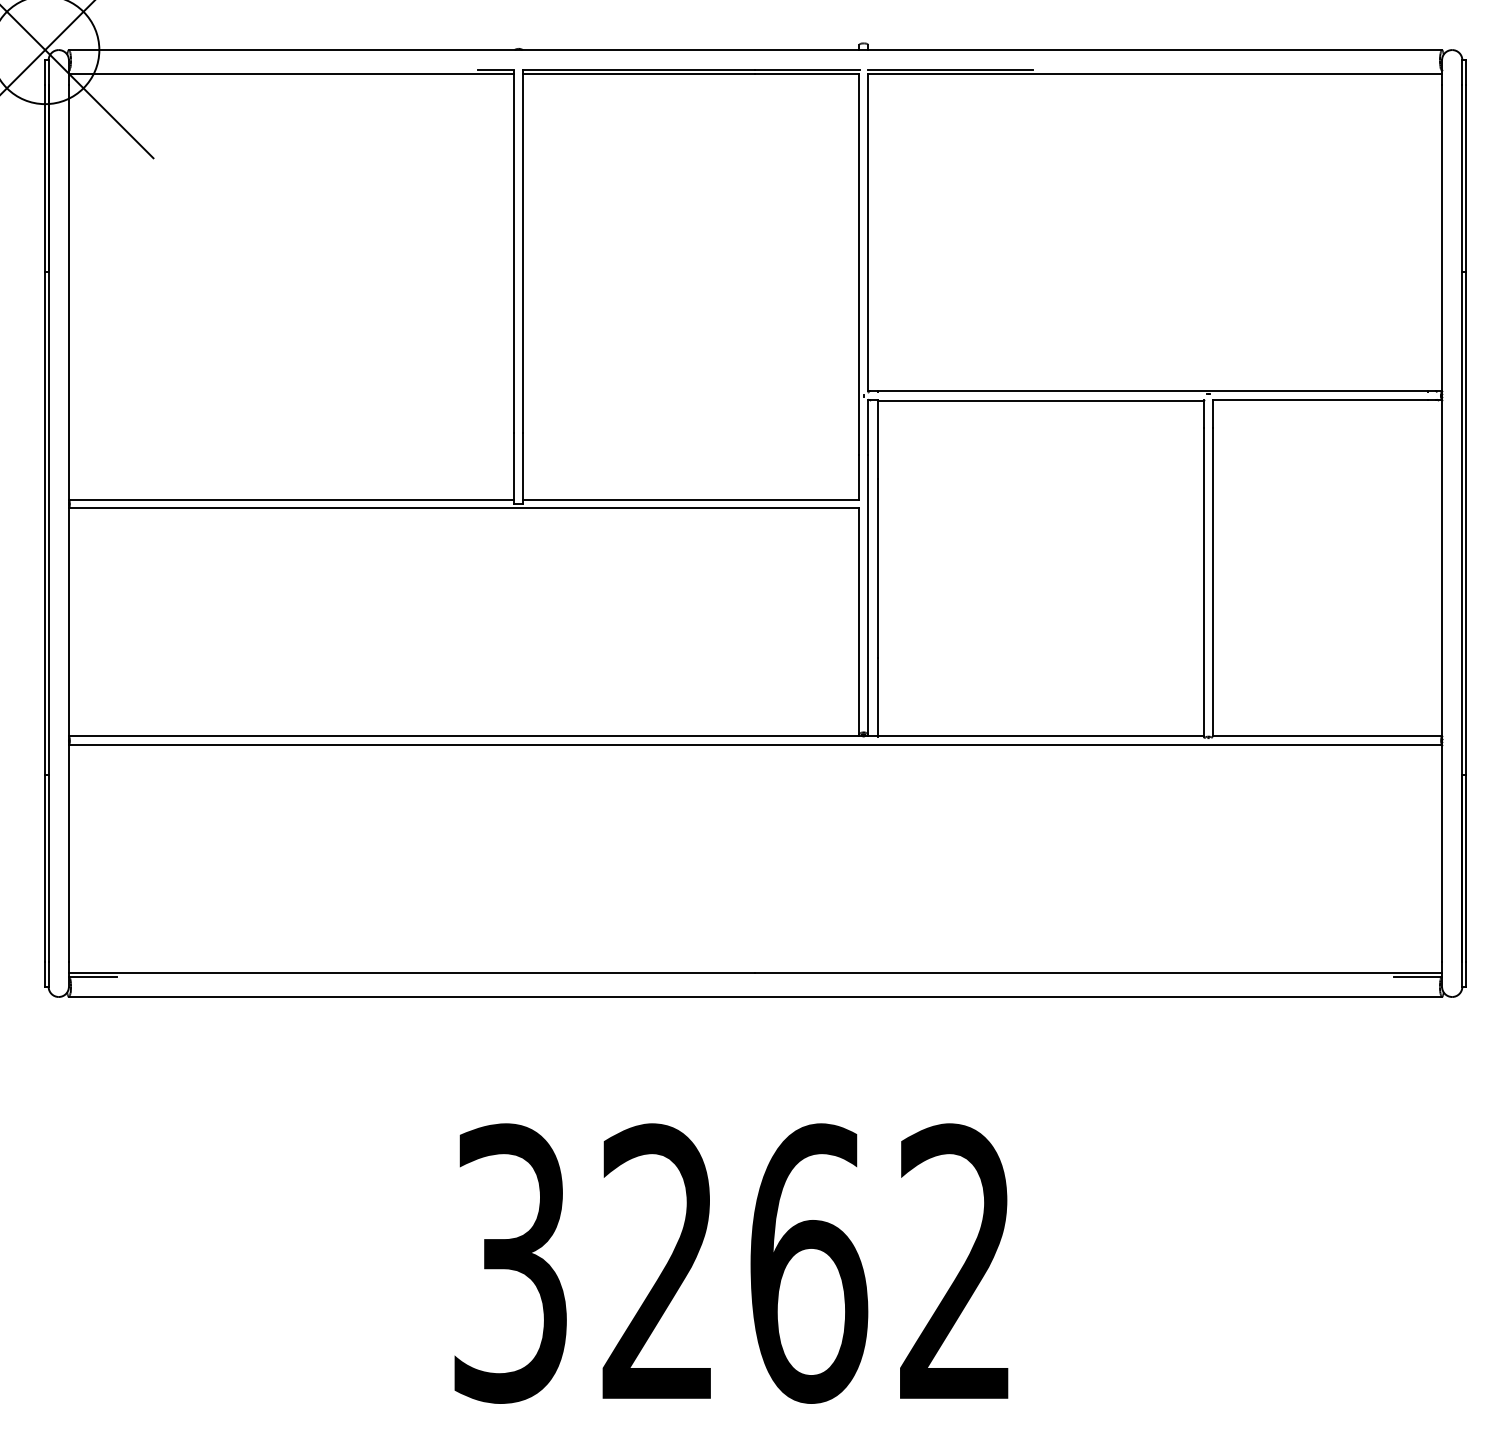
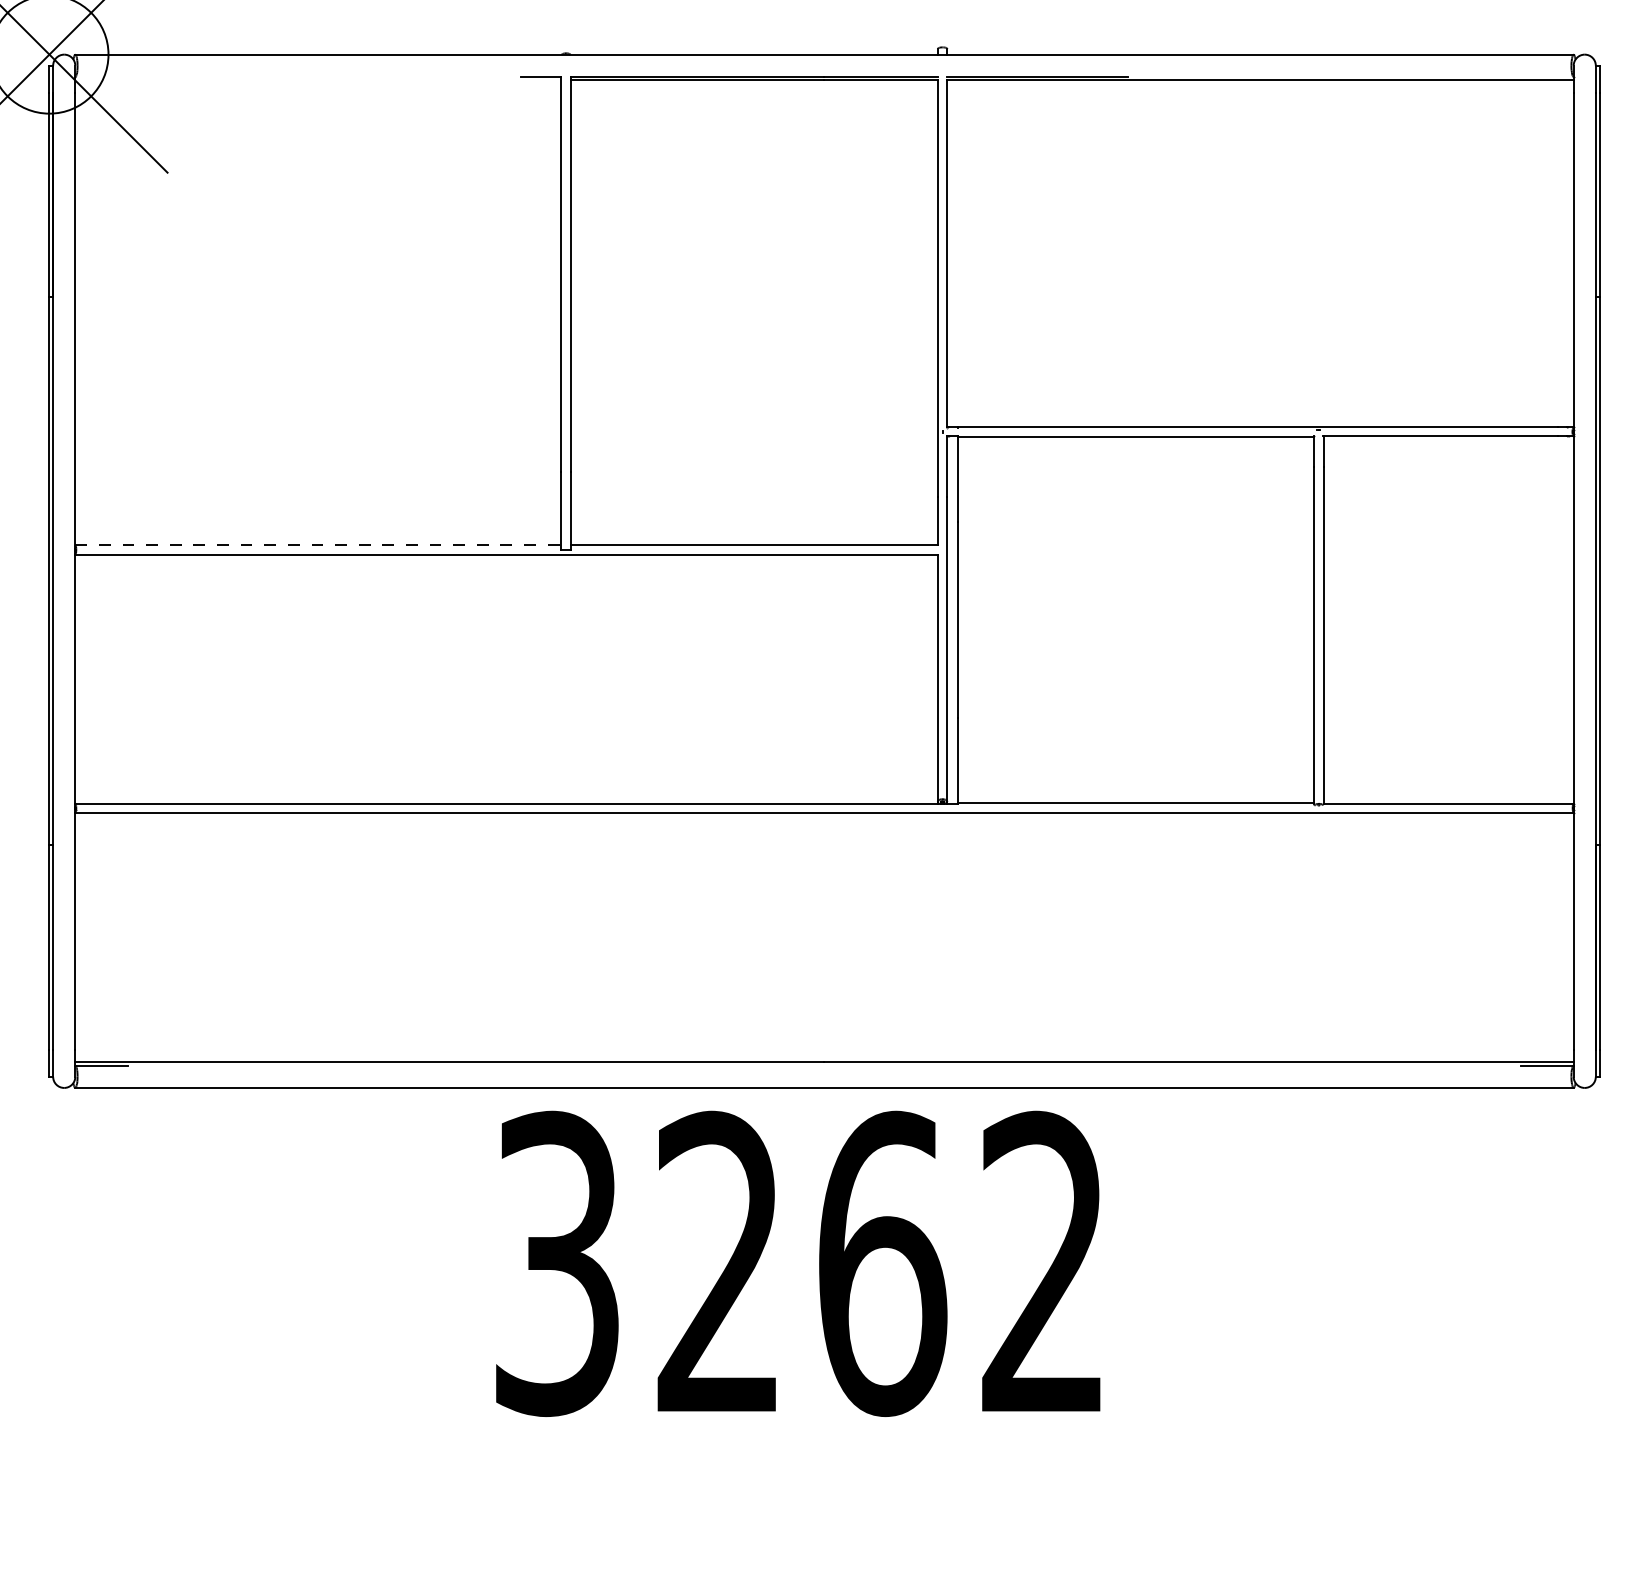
line: (291, 73) -> (318, 80), removed
line: (291, 499) -> (318, 545), solid -> dashed
text: (731, 1263) -> (798, 1263), moved

